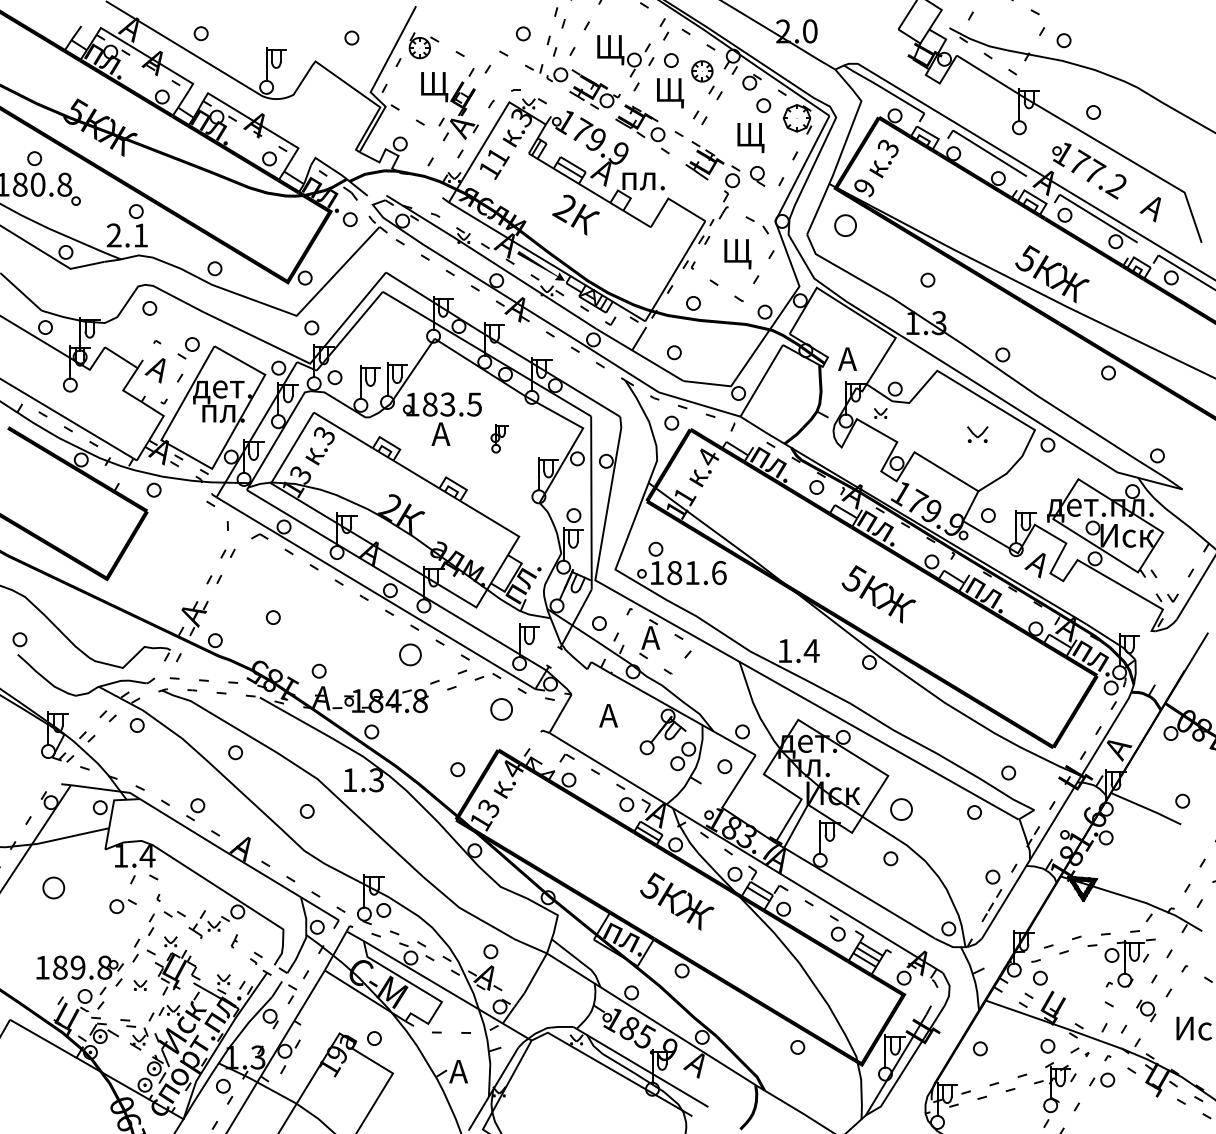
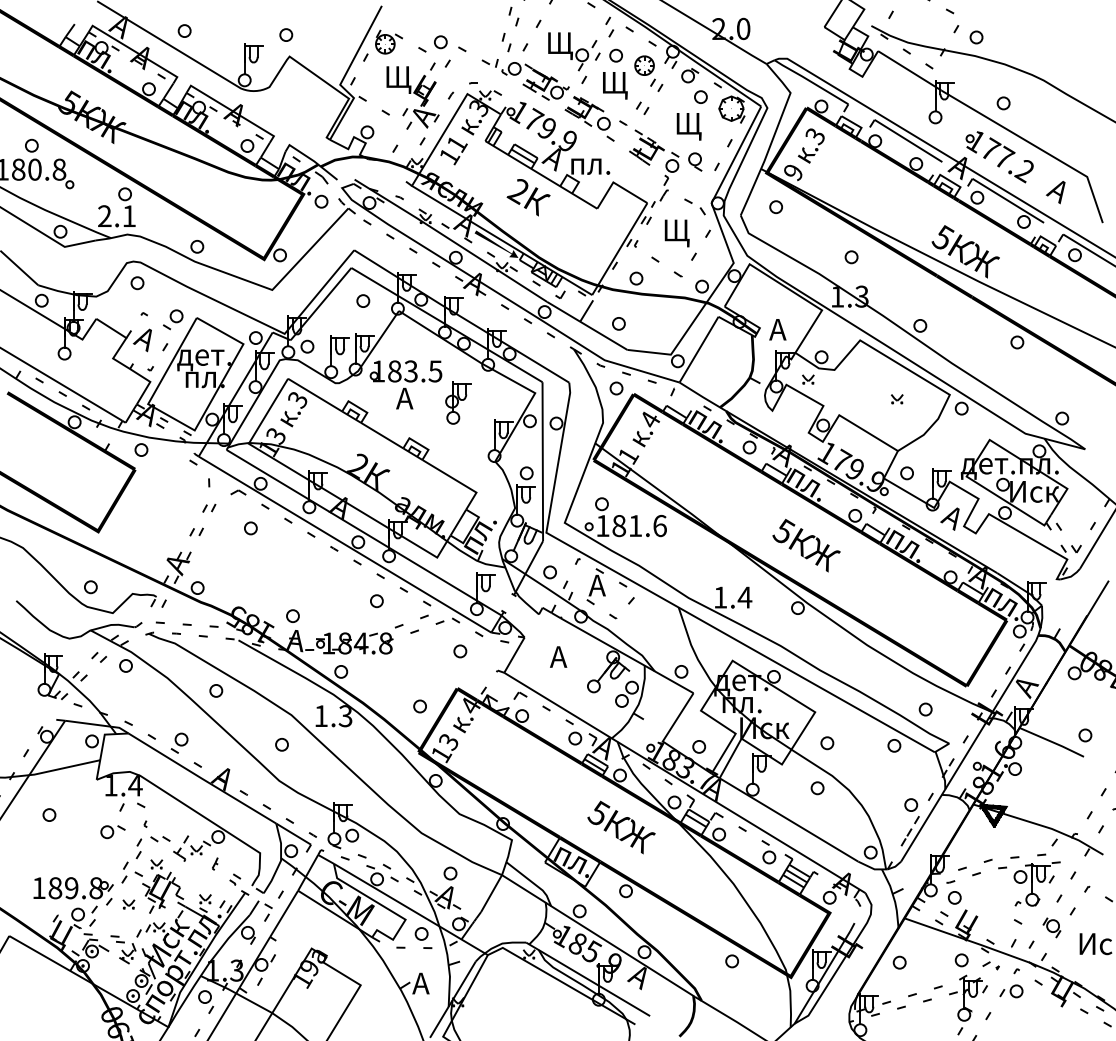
part: (522, 33) -> (440, 41), moved
part: (351, 37) -> (285, 34), moved
part: (845, 225) -> (775, 207), size x0.62
part: (311, 327) -> (362, 300), moved
part: (977, 434) -> (897, 398), size x0.62
part: (499, 438) -> (458, 402), size x1.67
part: (273, 617) -> (251, 528), moved
part: (19, 639) -> (90, 587), moved
part: (410, 654) -> (376, 600), size x0.62
part: (501, 709) -> (460, 651), size x0.62
part: (724, 766) -> (698, 746), moved
part: (901, 809) -> (827, 743), size x0.62
part: (53, 887) -> (49, 814), size x0.62
part: (374, 1038) -> (421, 933), moved

